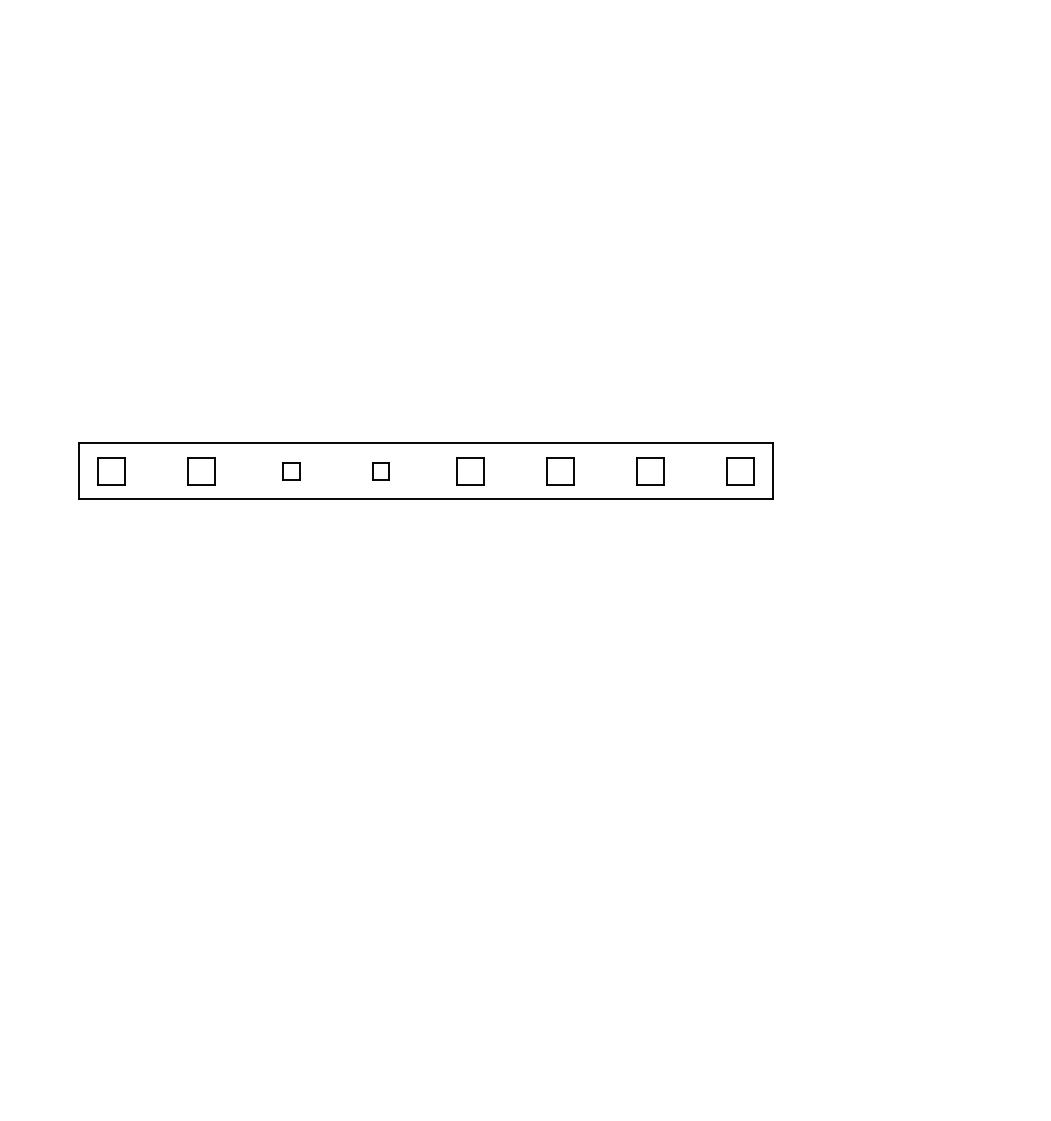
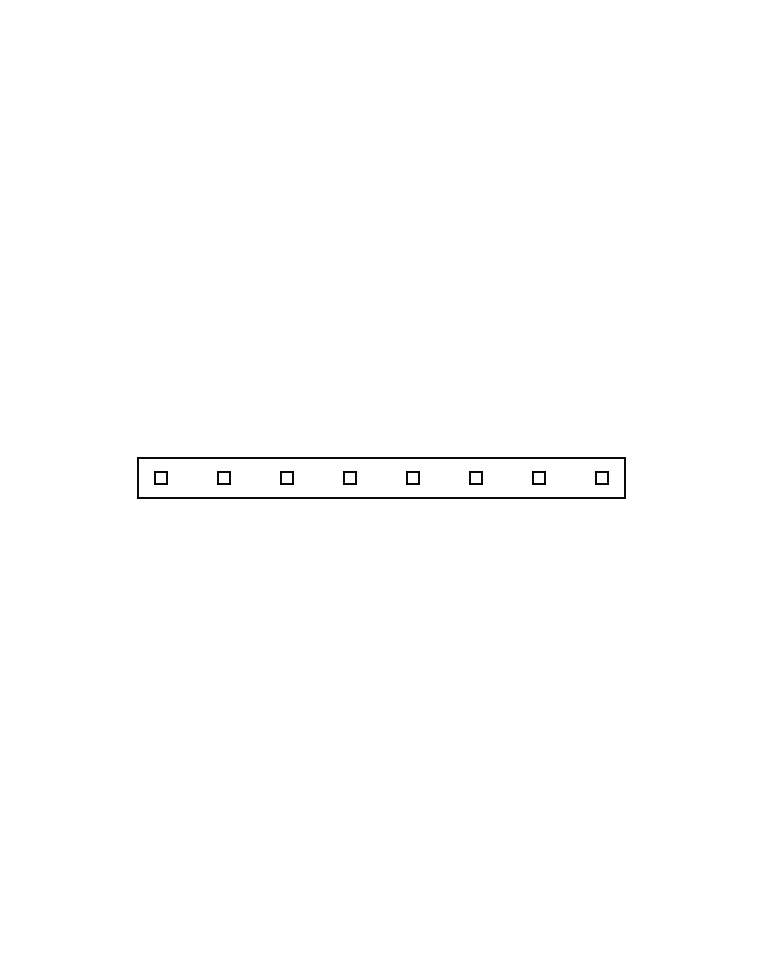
part: (110, 470) -> (160, 477), size x0.62
part: (200, 470) -> (223, 477), size x0.62
part: (470, 470) -> (412, 477), size x0.62
part: (560, 470) -> (475, 477), size x0.62
part: (650, 470) -> (538, 477), size x0.62
part: (740, 470) -> (601, 477), size x0.62

